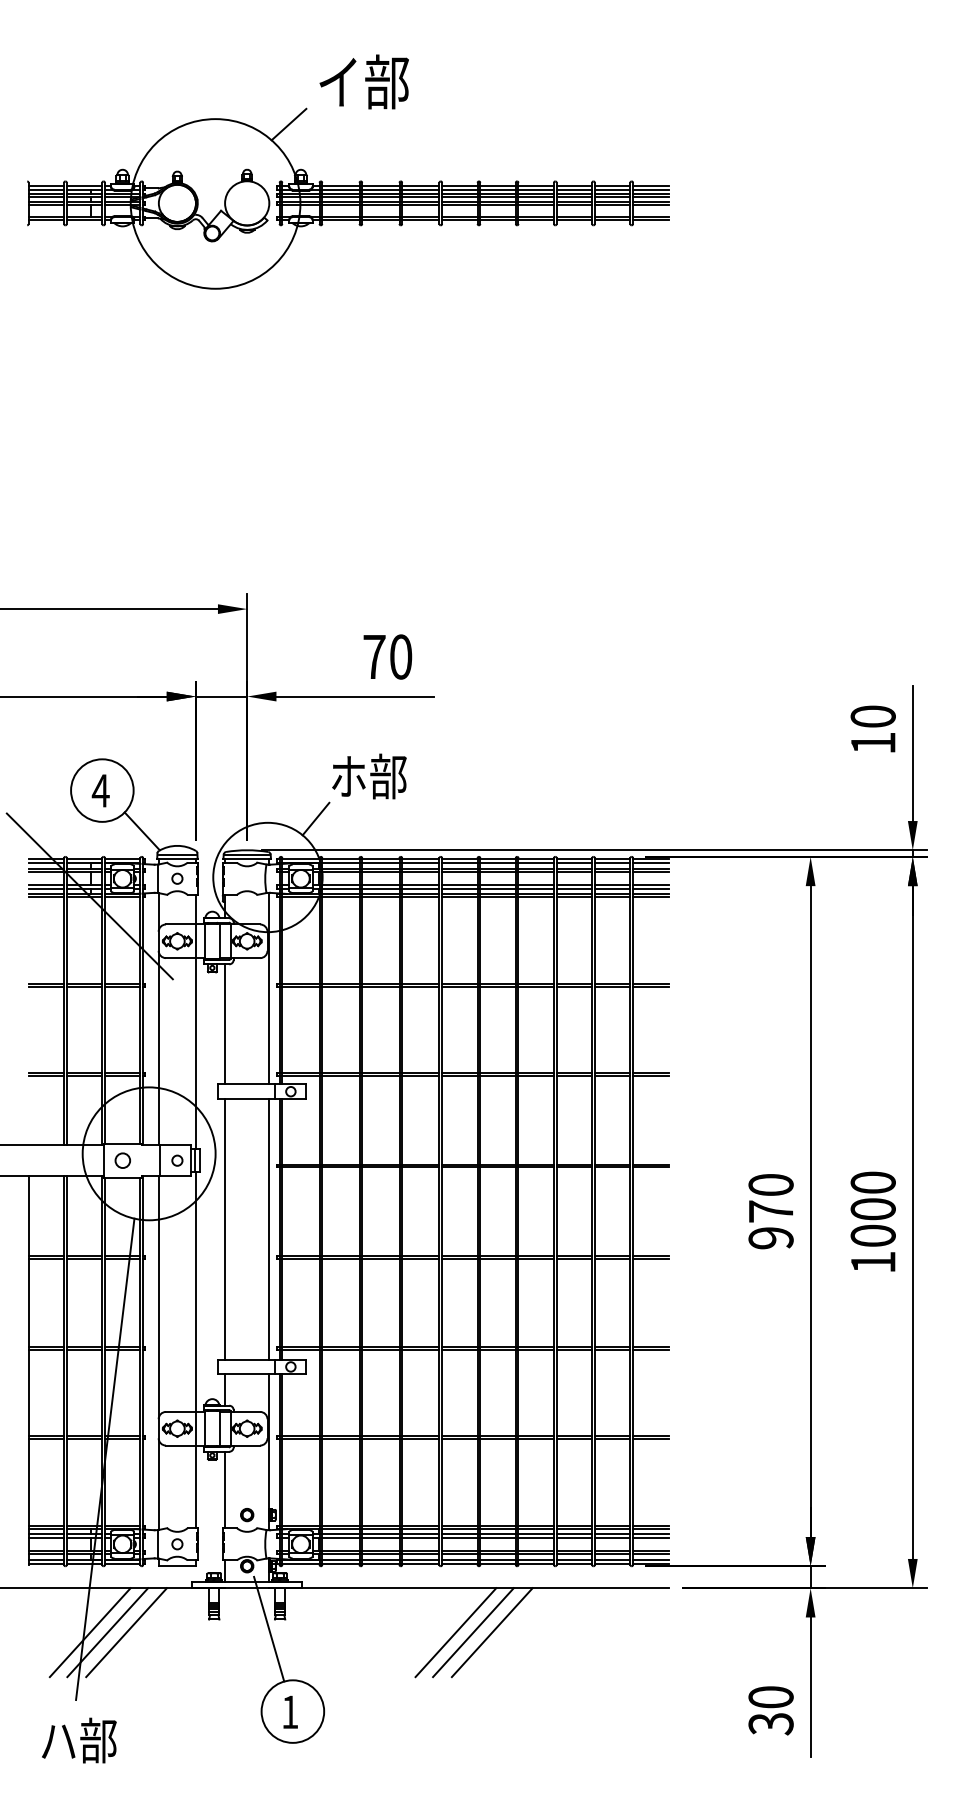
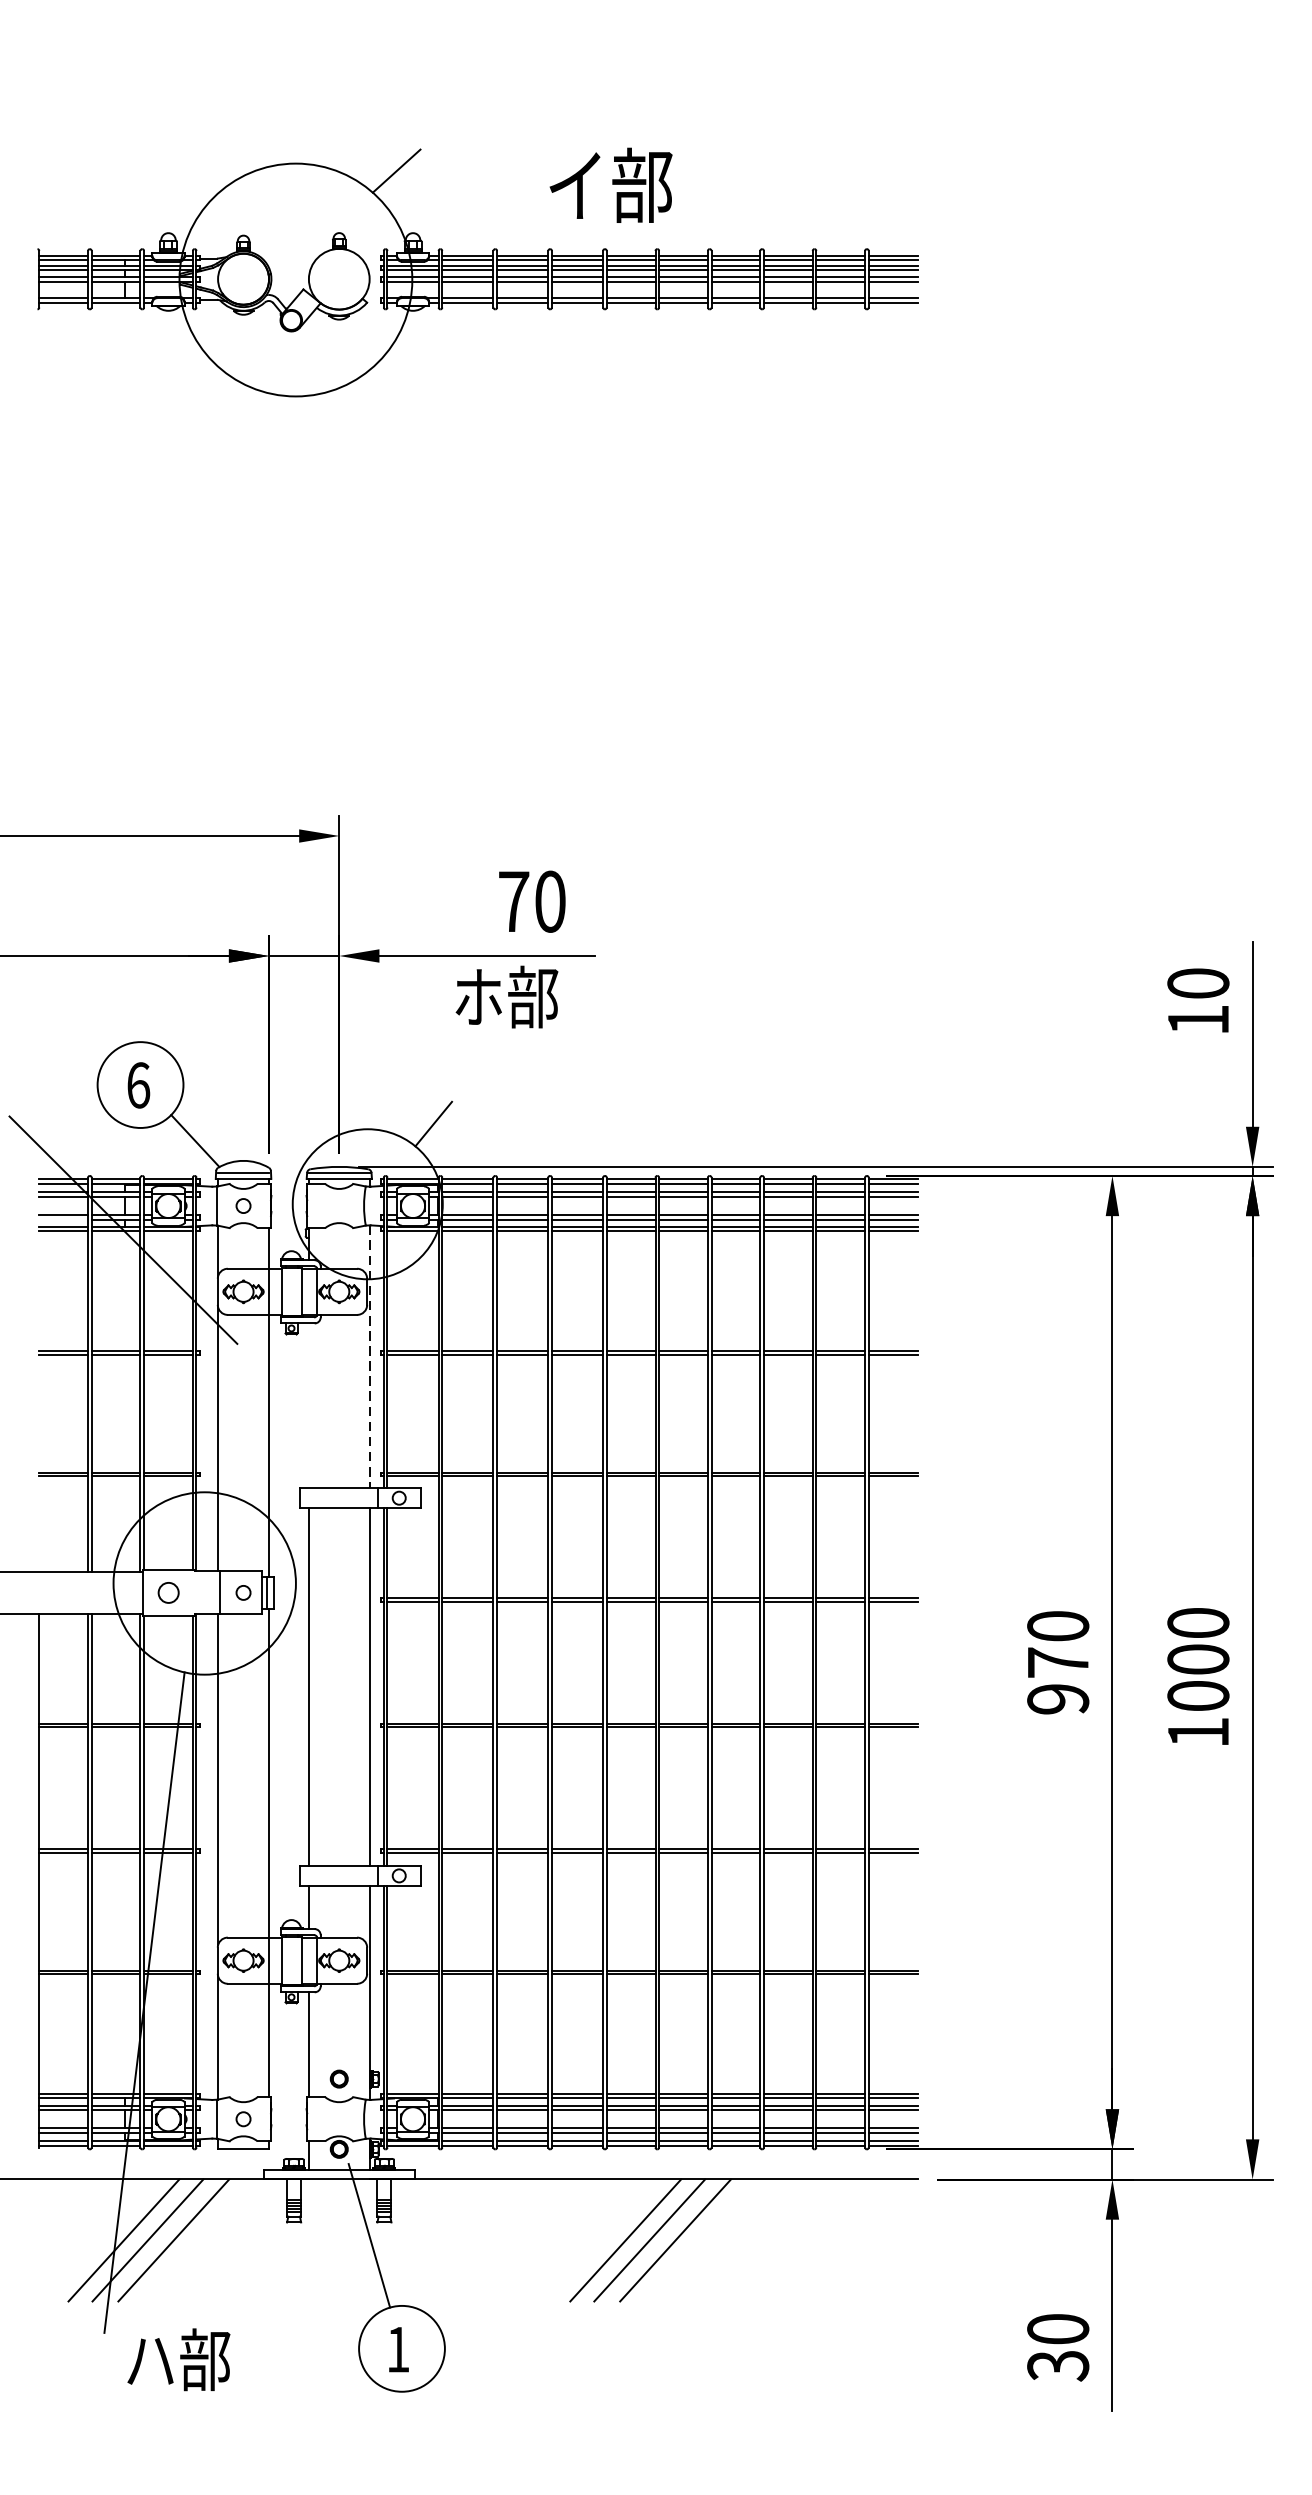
text: (363, 81) -> (610, 184), moved
text: (369, 776) -> (507, 997), moved
text: (100, 790) -> (137, 1084), 4 -> 6
line: (46, 888) -> (63, 1219), removed
line: (269, 988) -> (369, 1356), solid -> dashed
line: (225, 1024) -> (309, 1405), removed
text: (79, 1740) -> (179, 2359), moved

